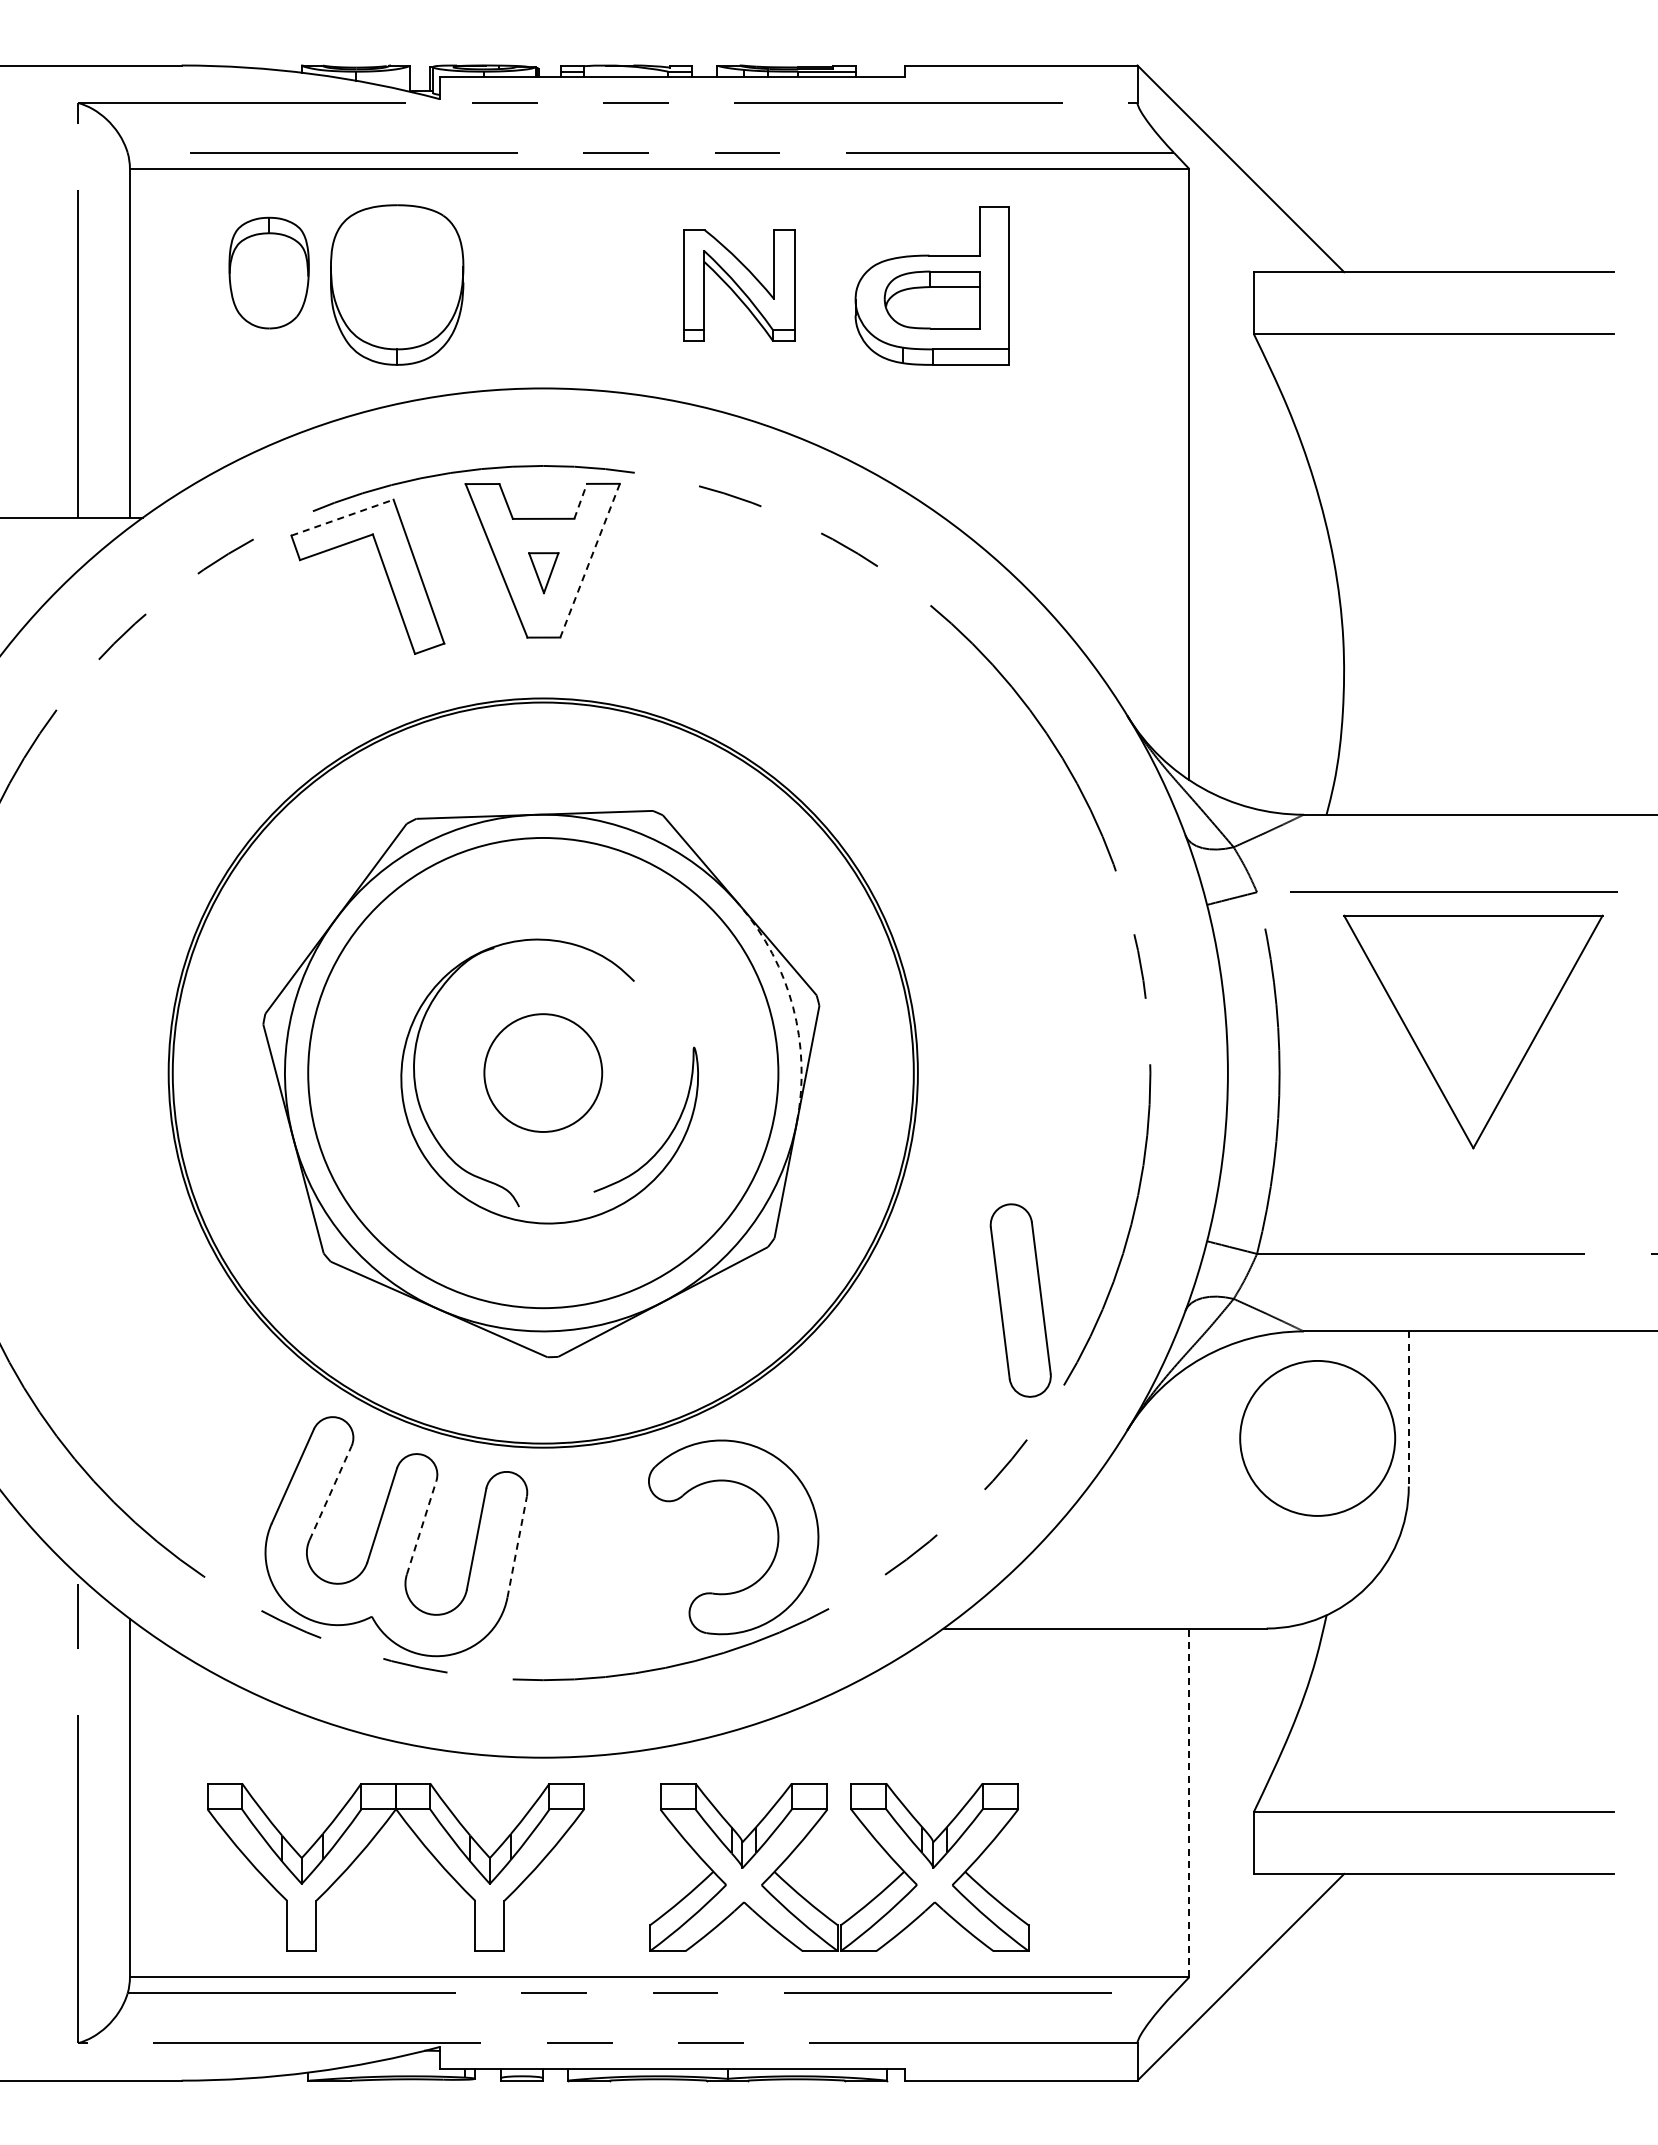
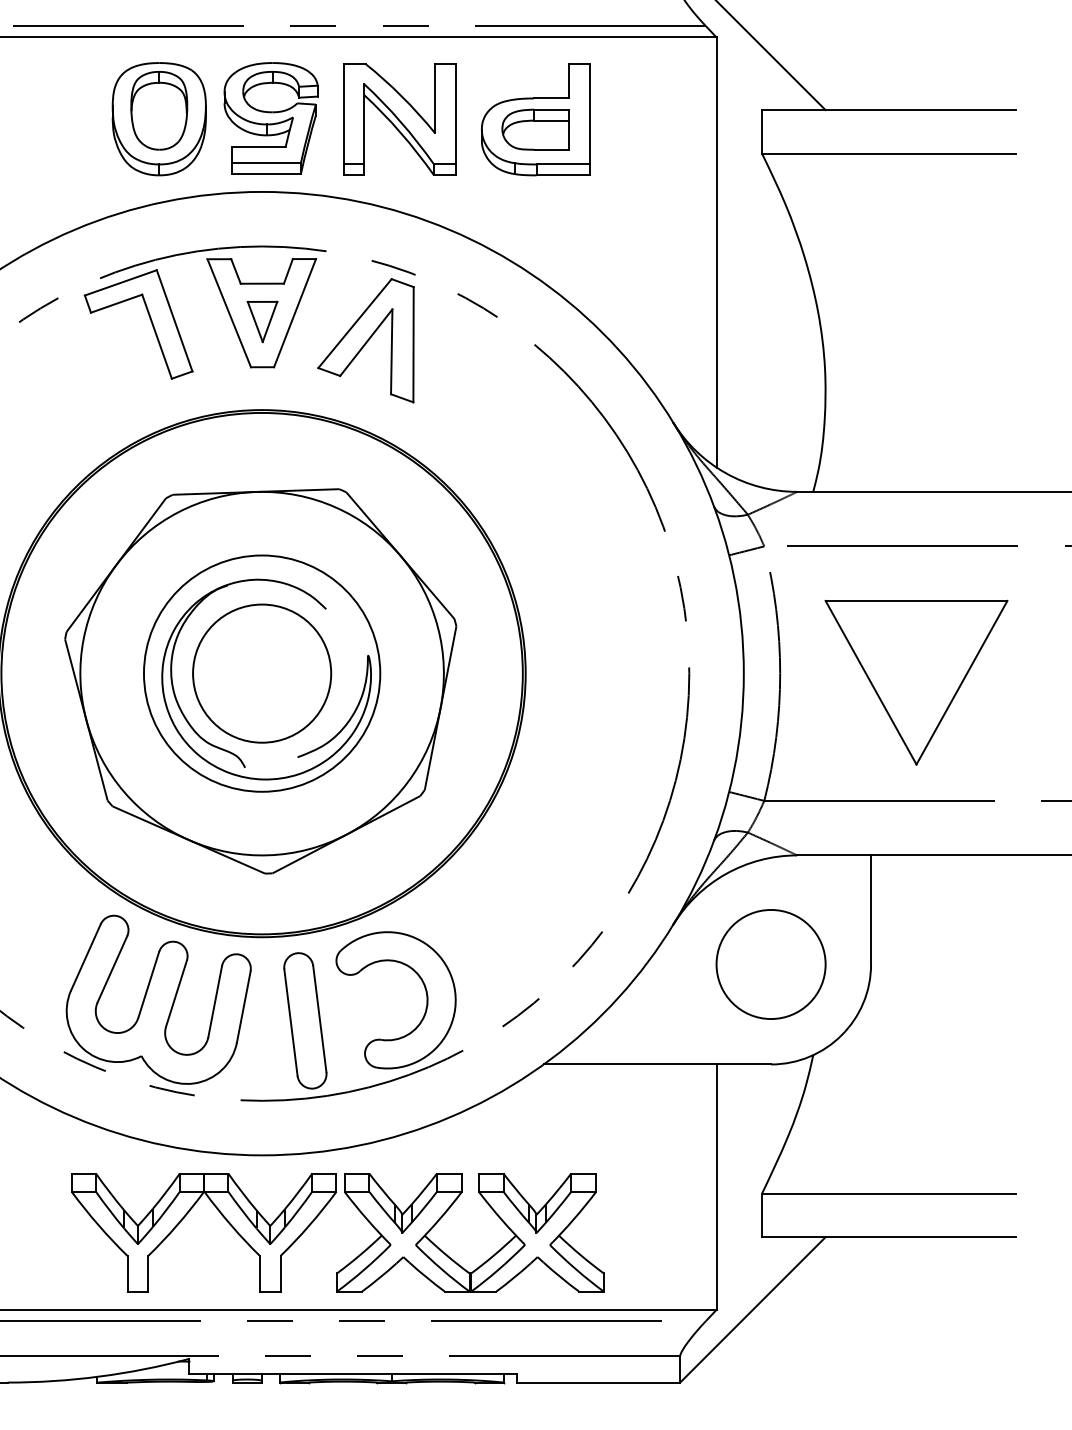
part: (268, 272) -> (158, 110), moved
part: (556, 283) -> (271, 118), added
part: (739, 285) -> (400, 119), size x1.43
line: (580, 501) -> (288, 271), dashed -> solid
line: (342, 517) -> (120, 282), dashed -> solid
line: (589, 561) -> (294, 313), dashed -> solid
part: (543, 572) -> (262, 321), size x1.43
part: (690, 599) -> (365, 340), added
arc: (793, 1007) -> (438, 627), dashed -> solid
part: (1473, 1031) -> (916, 682), moved
circle: (543, 1072) -> (262, 673), size x1.67
circle: (543, 1073) -> (262, 673), size x0.71
part: (1020, 1300) -> (305, 1020), moved
line: (1408, 1408) -> (870, 909), dashed -> solid
circle: (1317, 1438) -> (770, 964), moved
line: (330, 1492) -> (112, 968), dashed -> solid
line: (421, 1527) -> (176, 993), dashed -> solid
line: (517, 1546) -> (243, 1006), dashed -> solid
line: (1189, 1802) -> (716, 1186), dashed -> solid
part: (367, 1847) -> (184, 1218), moved

